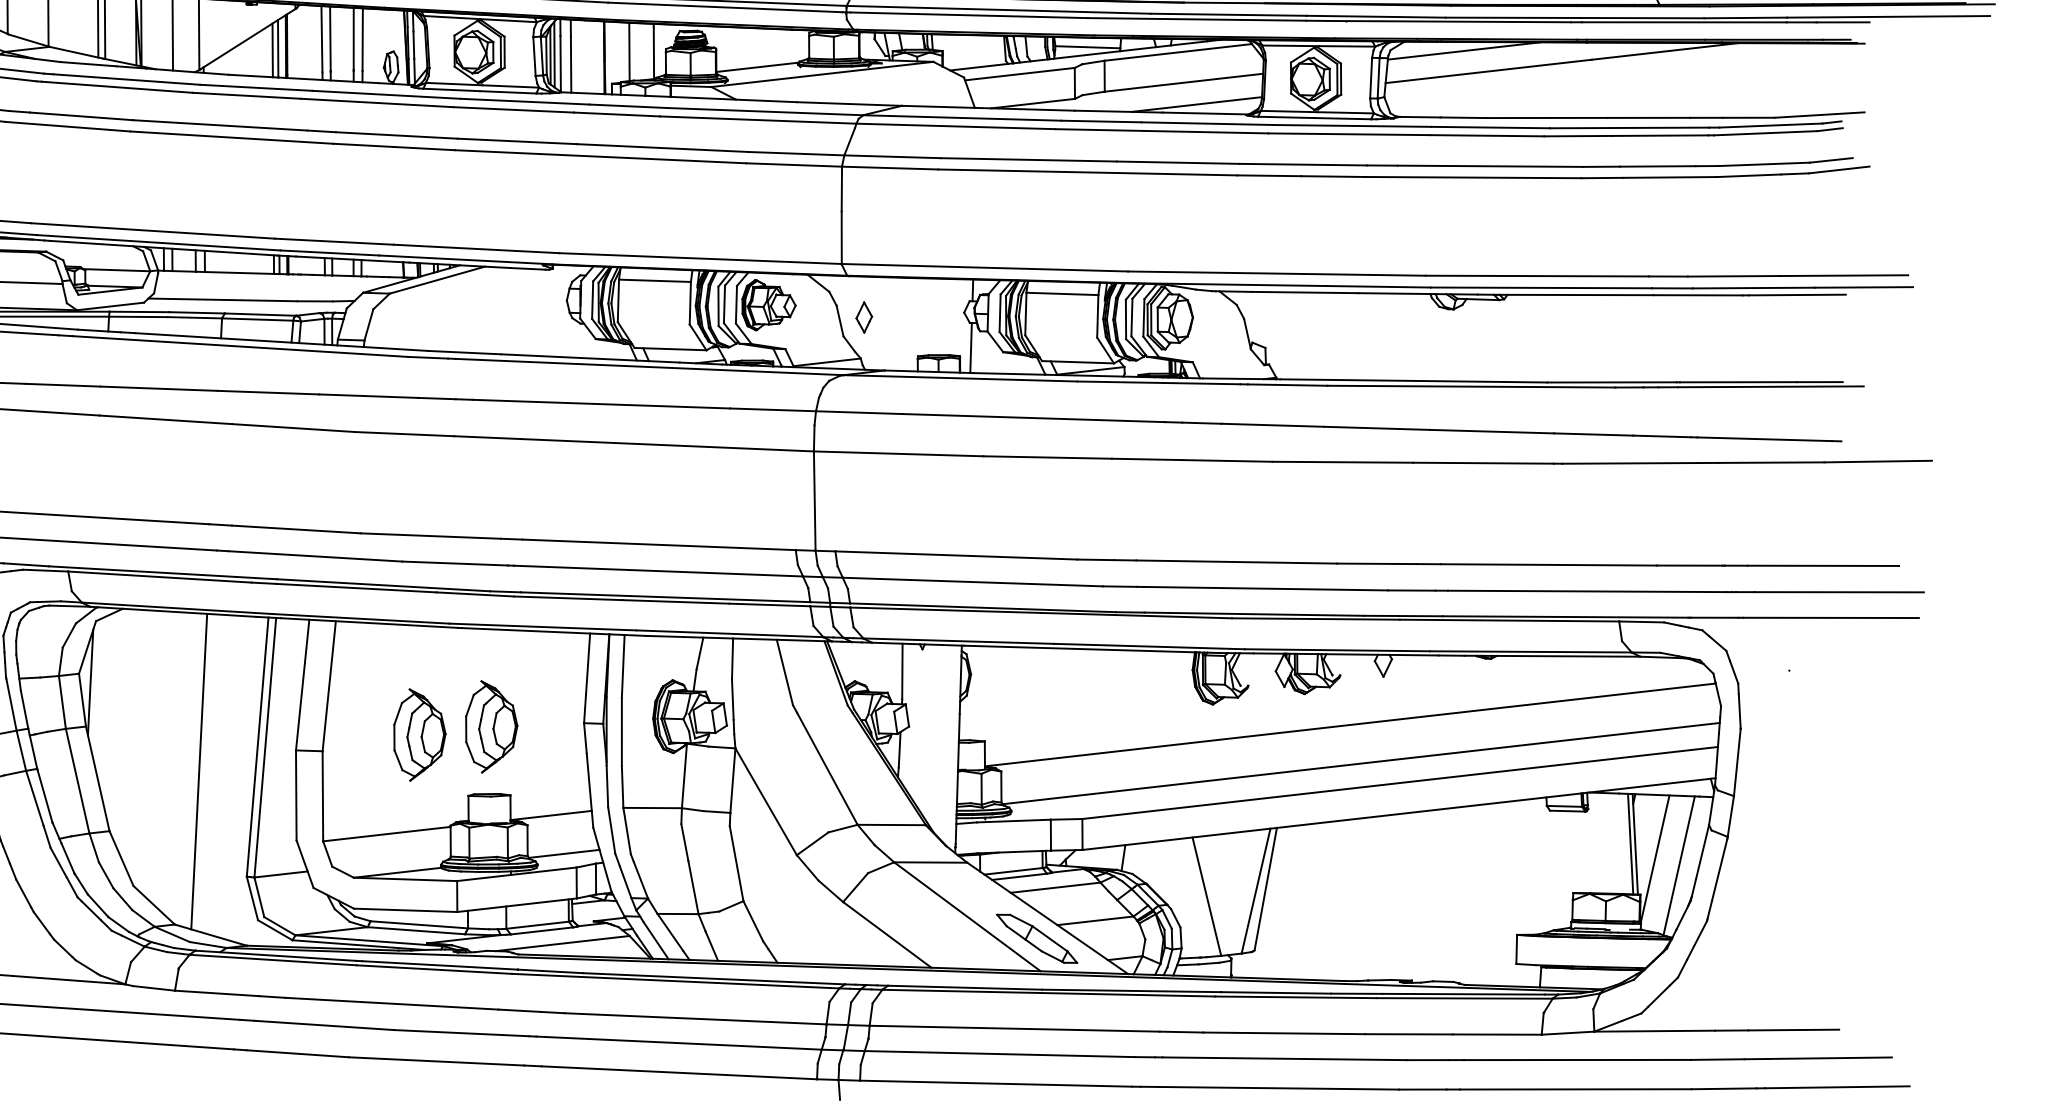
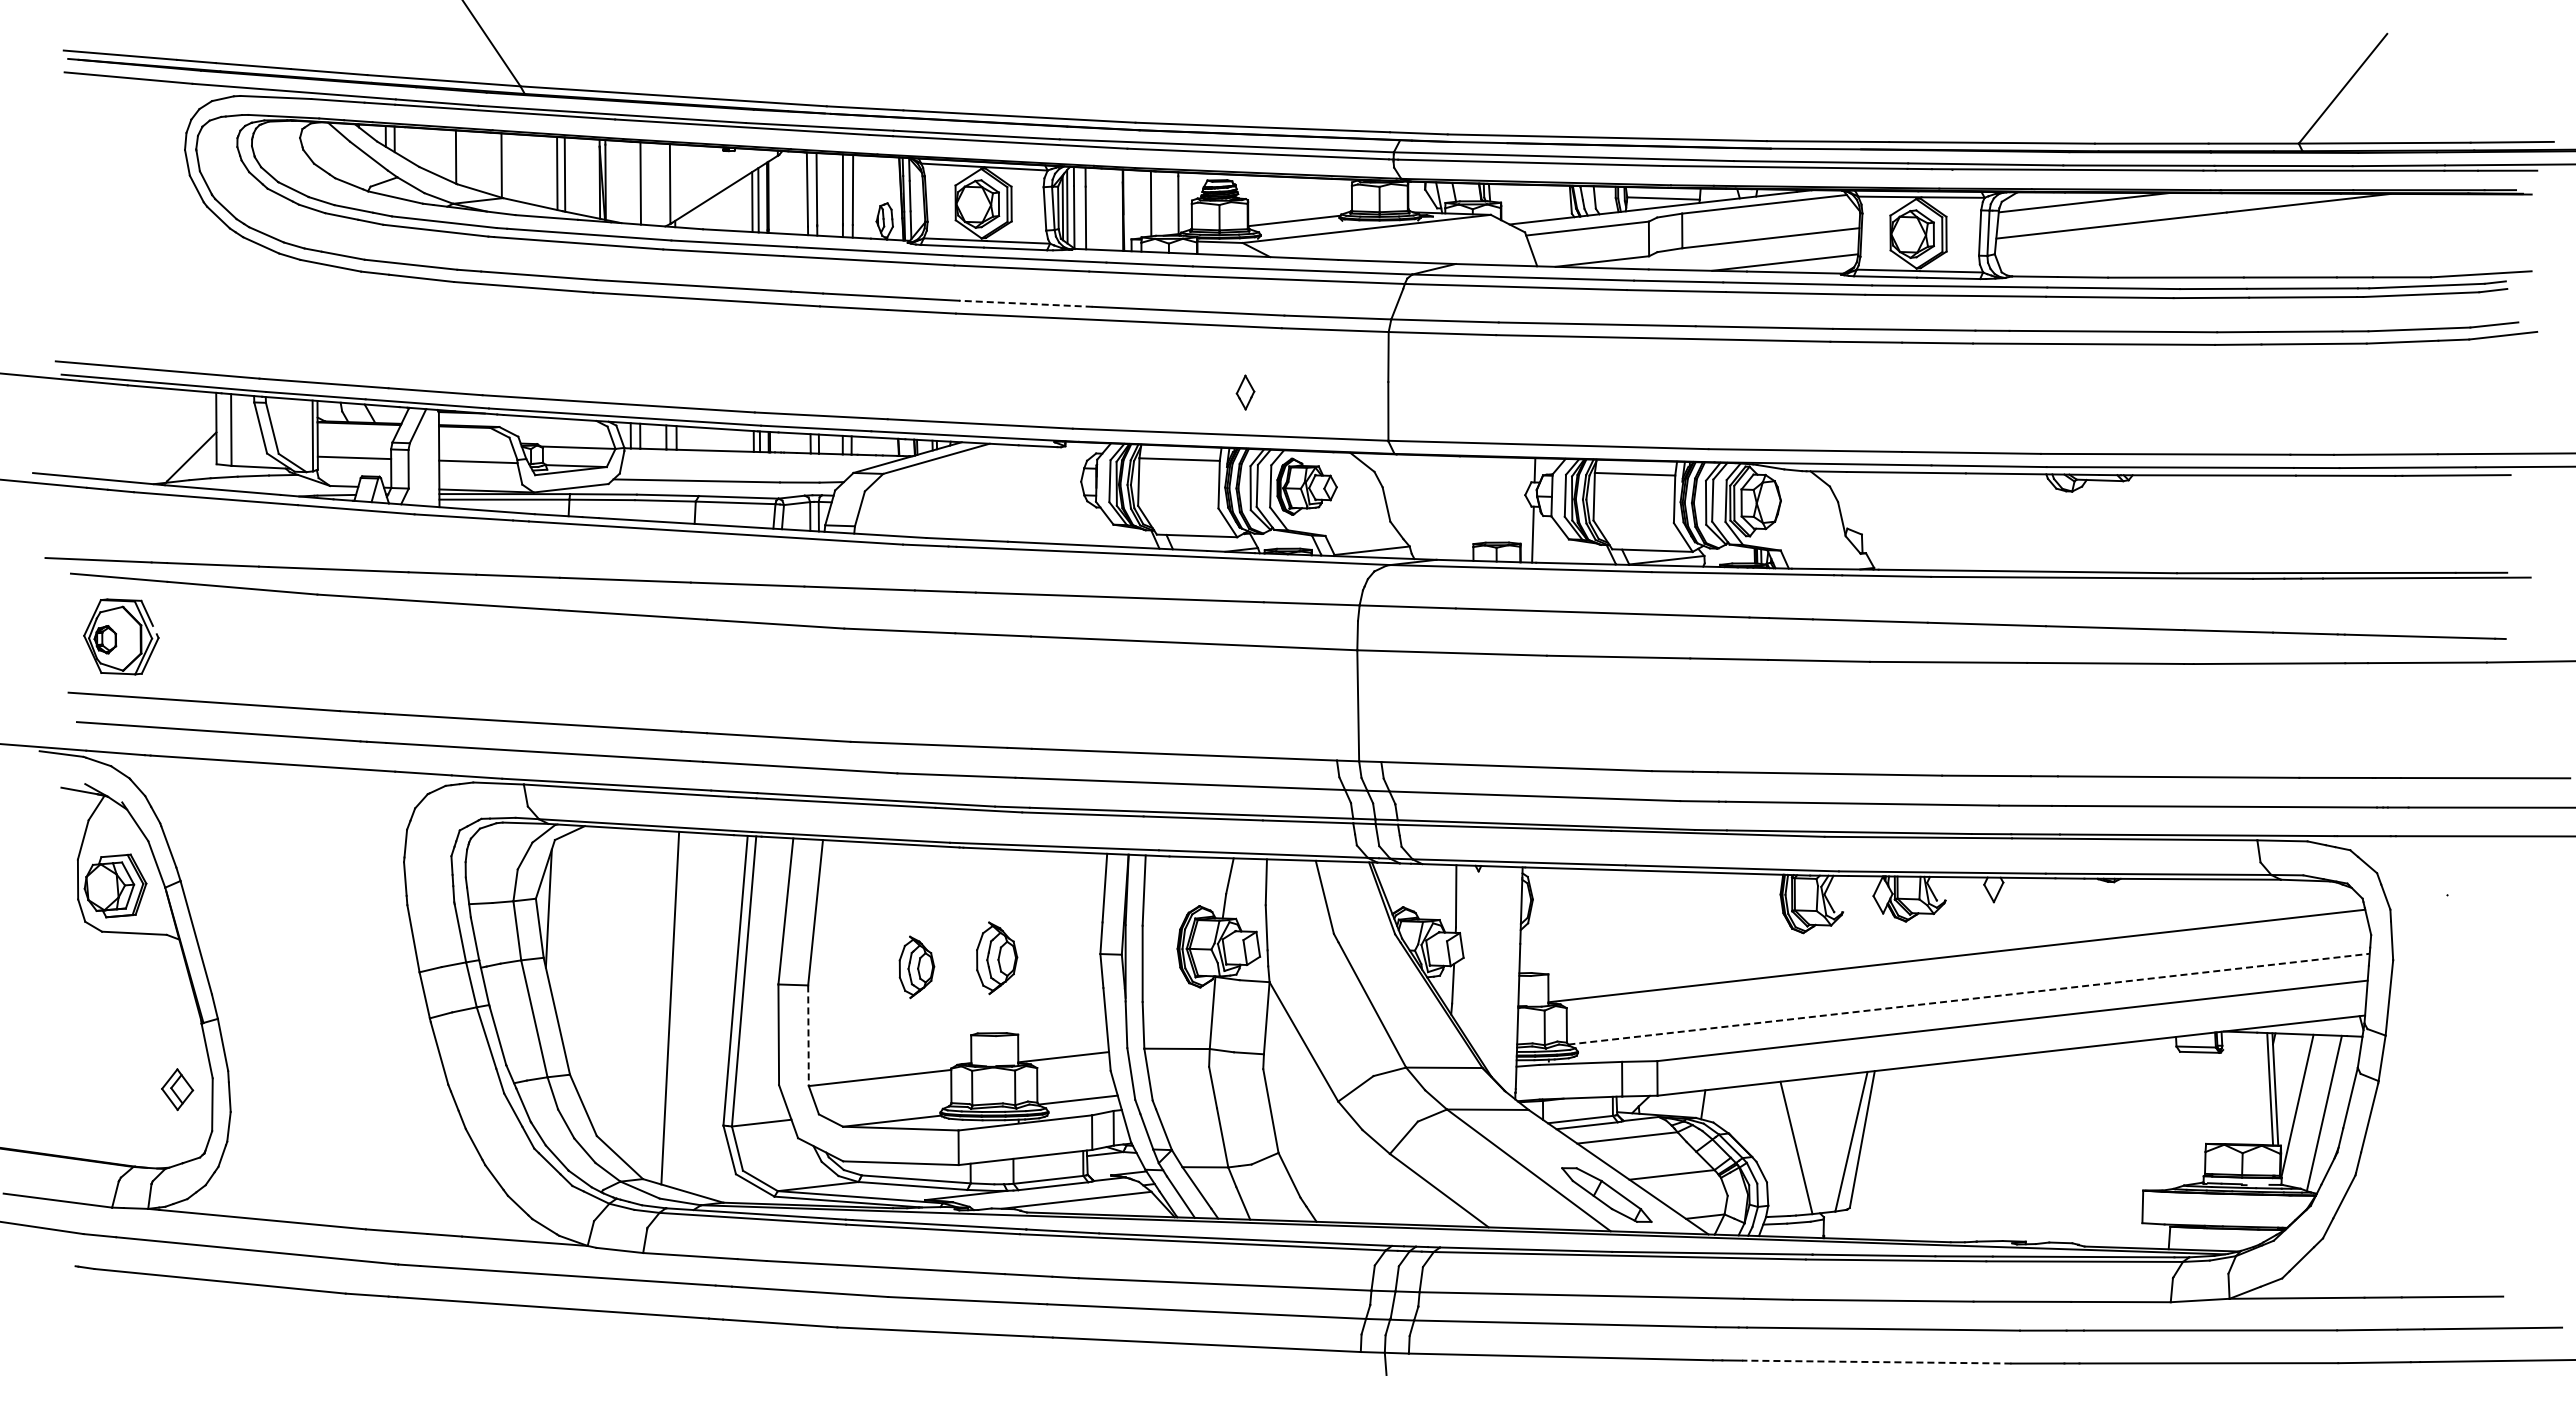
line: (517, 141) -> (1025, 303), solid -> dashed
part: (864, 317) -> (1245, 392), moved
part: (491, 727) -> (996, 958), size x0.7
part: (419, 735) -> (916, 967), size x0.6
line: (1361, 763) -> (1969, 999), solid -> dashed
line: (322, 796) -> (808, 1036), solid -> dashed
line: (1278, 1088) -> (1876, 1362), solid -> dashed

